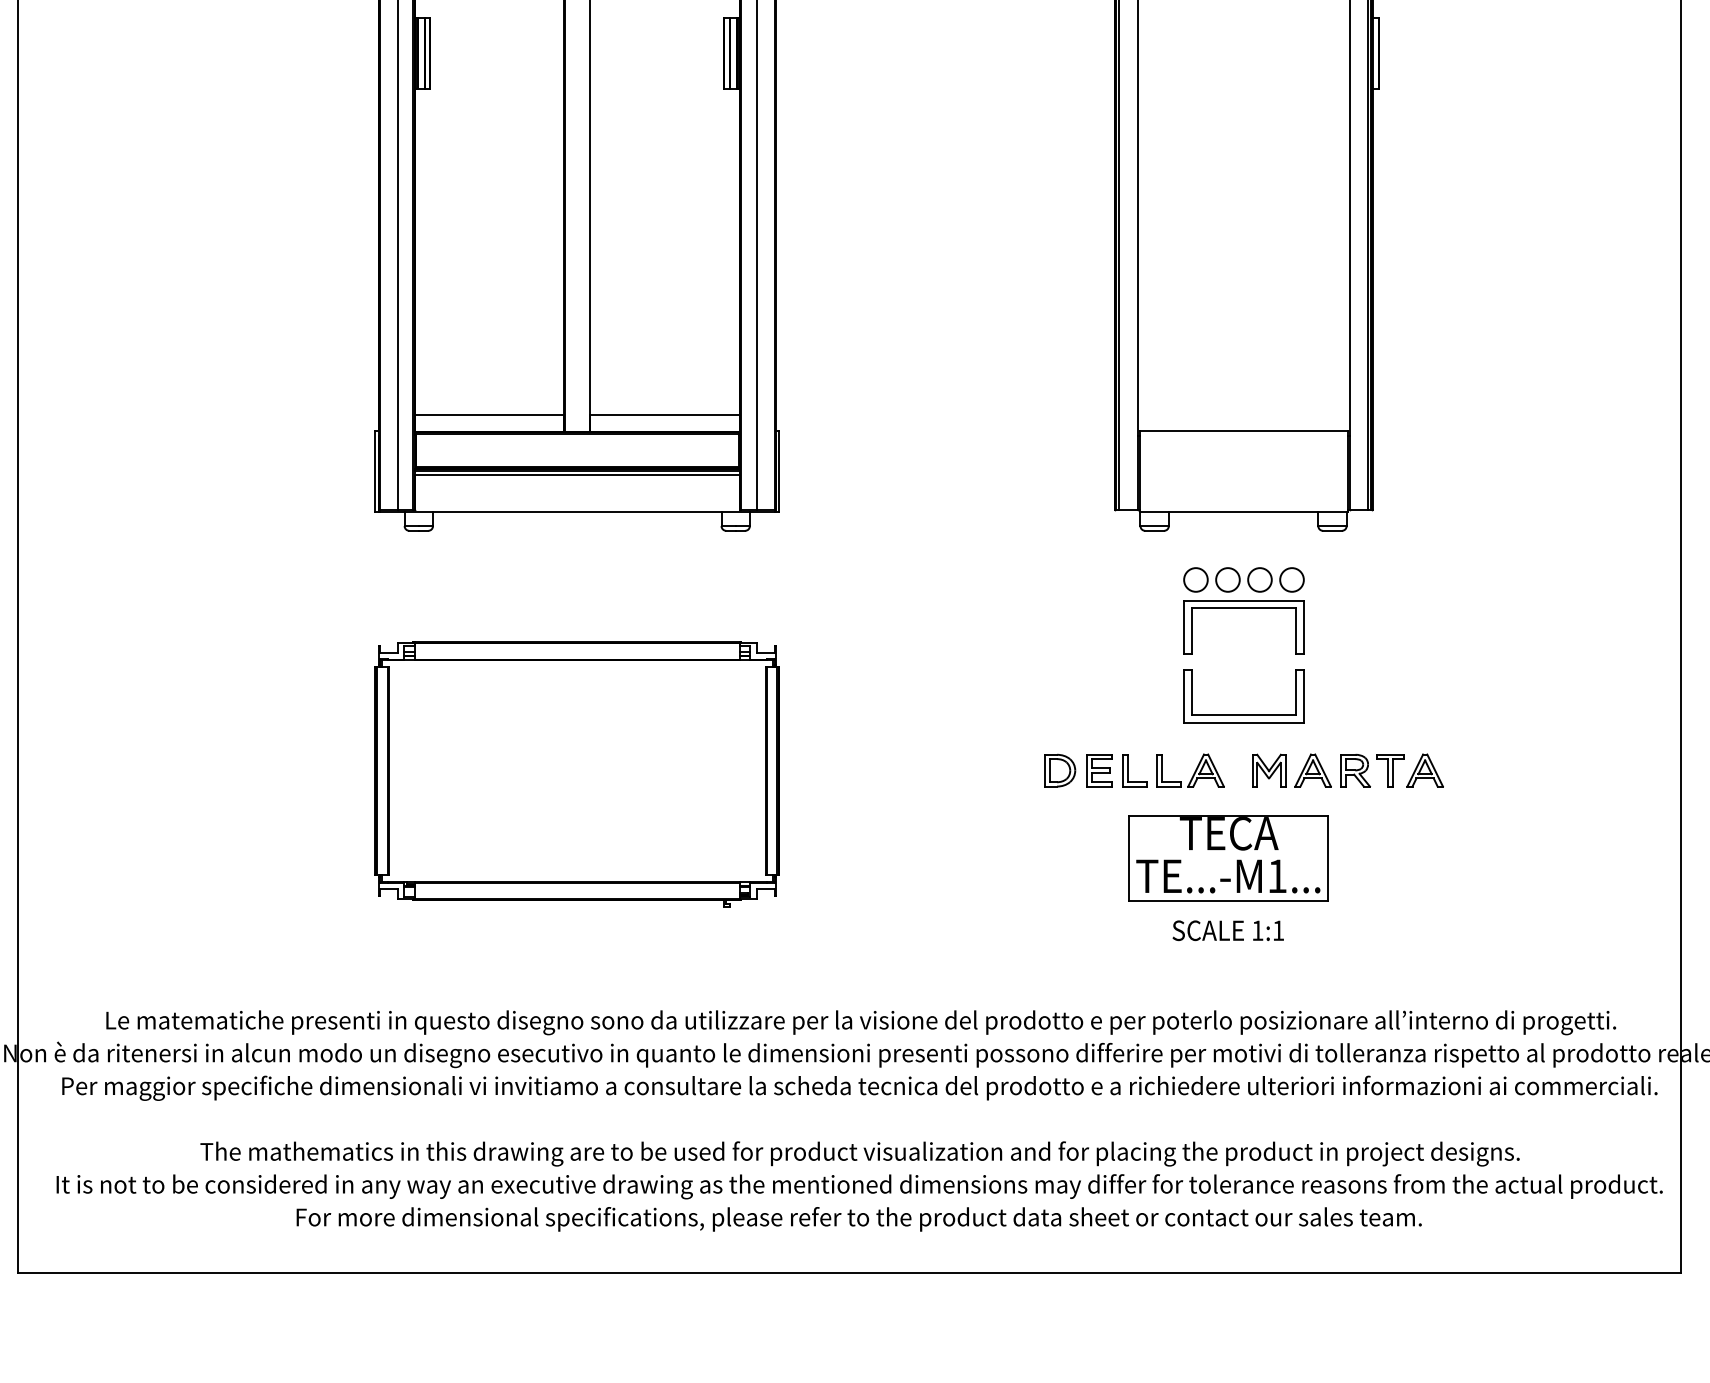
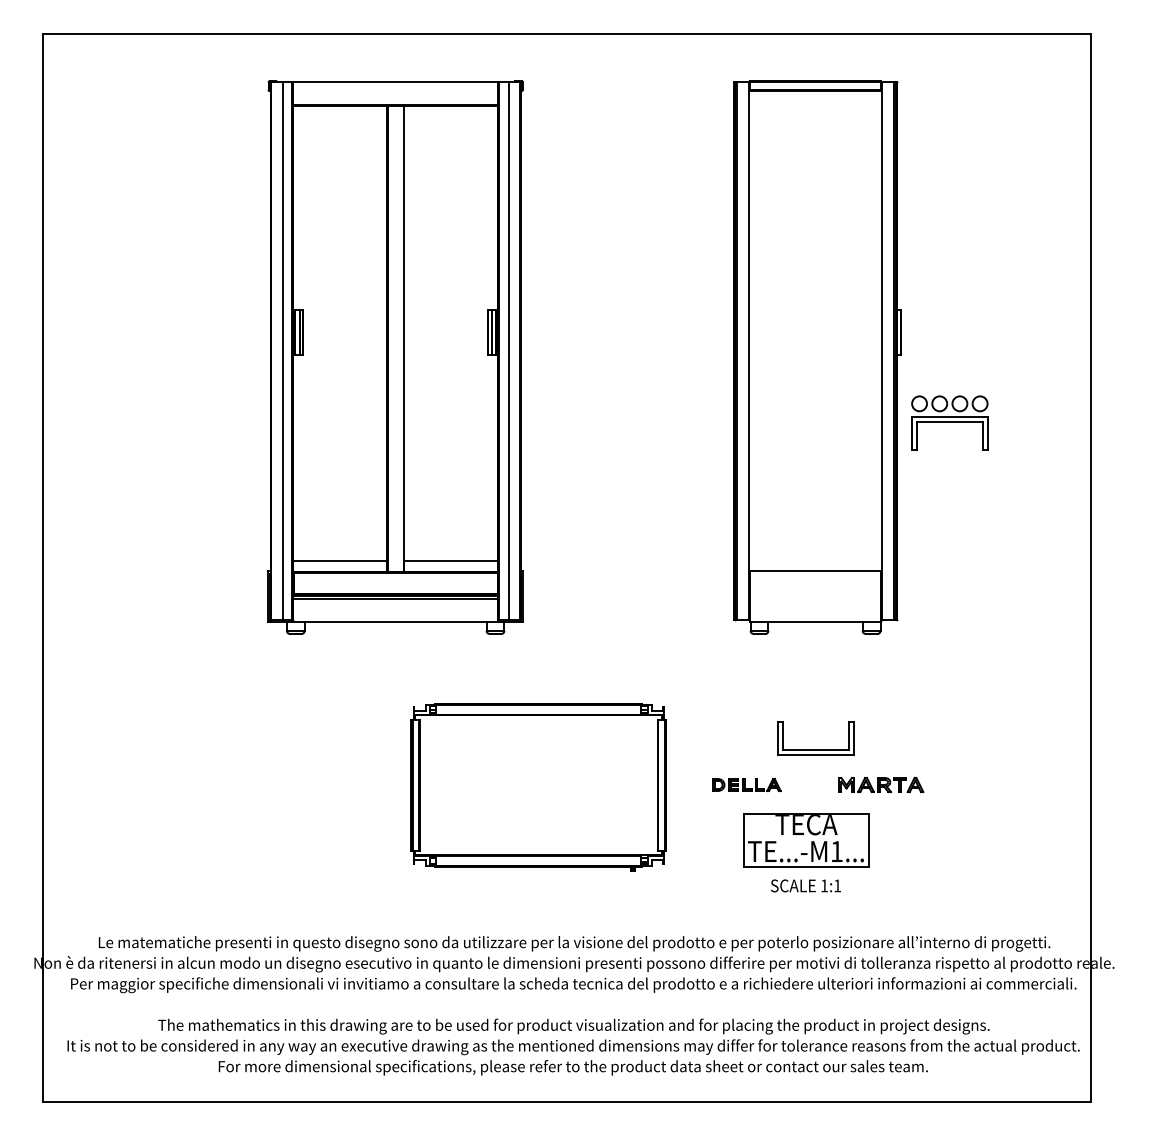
part: (1243, 609) -> (949, 422), moved
part: (1133, 769) -> (746, 784), size x0.6
part: (1348, 769) -> (881, 784), size x0.7
part: (577, 774) -> (538, 787), moved

